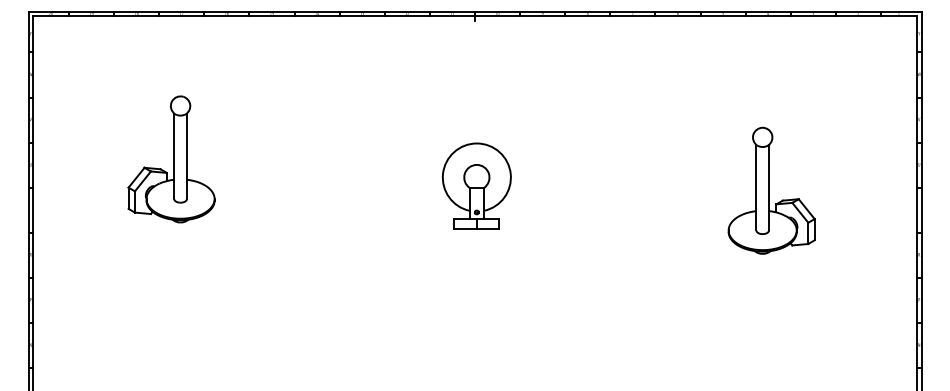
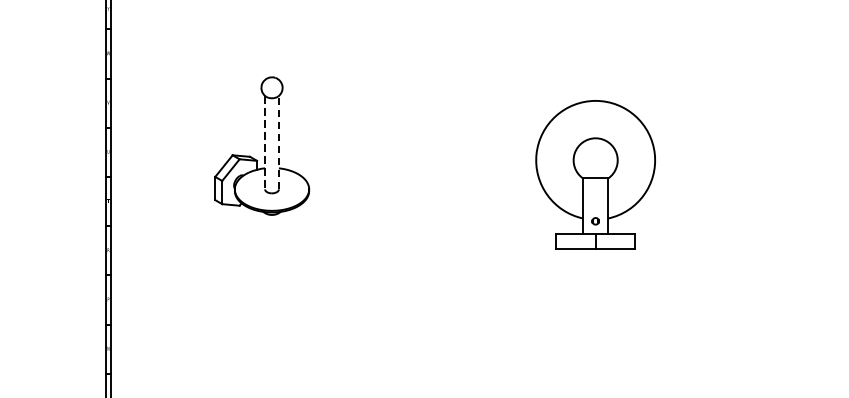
line: (174, 156) -> (265, 142), solid -> dashed
line: (186, 156) -> (278, 142), solid -> dashed
part: (476, 185) -> (595, 174), size x1.6

